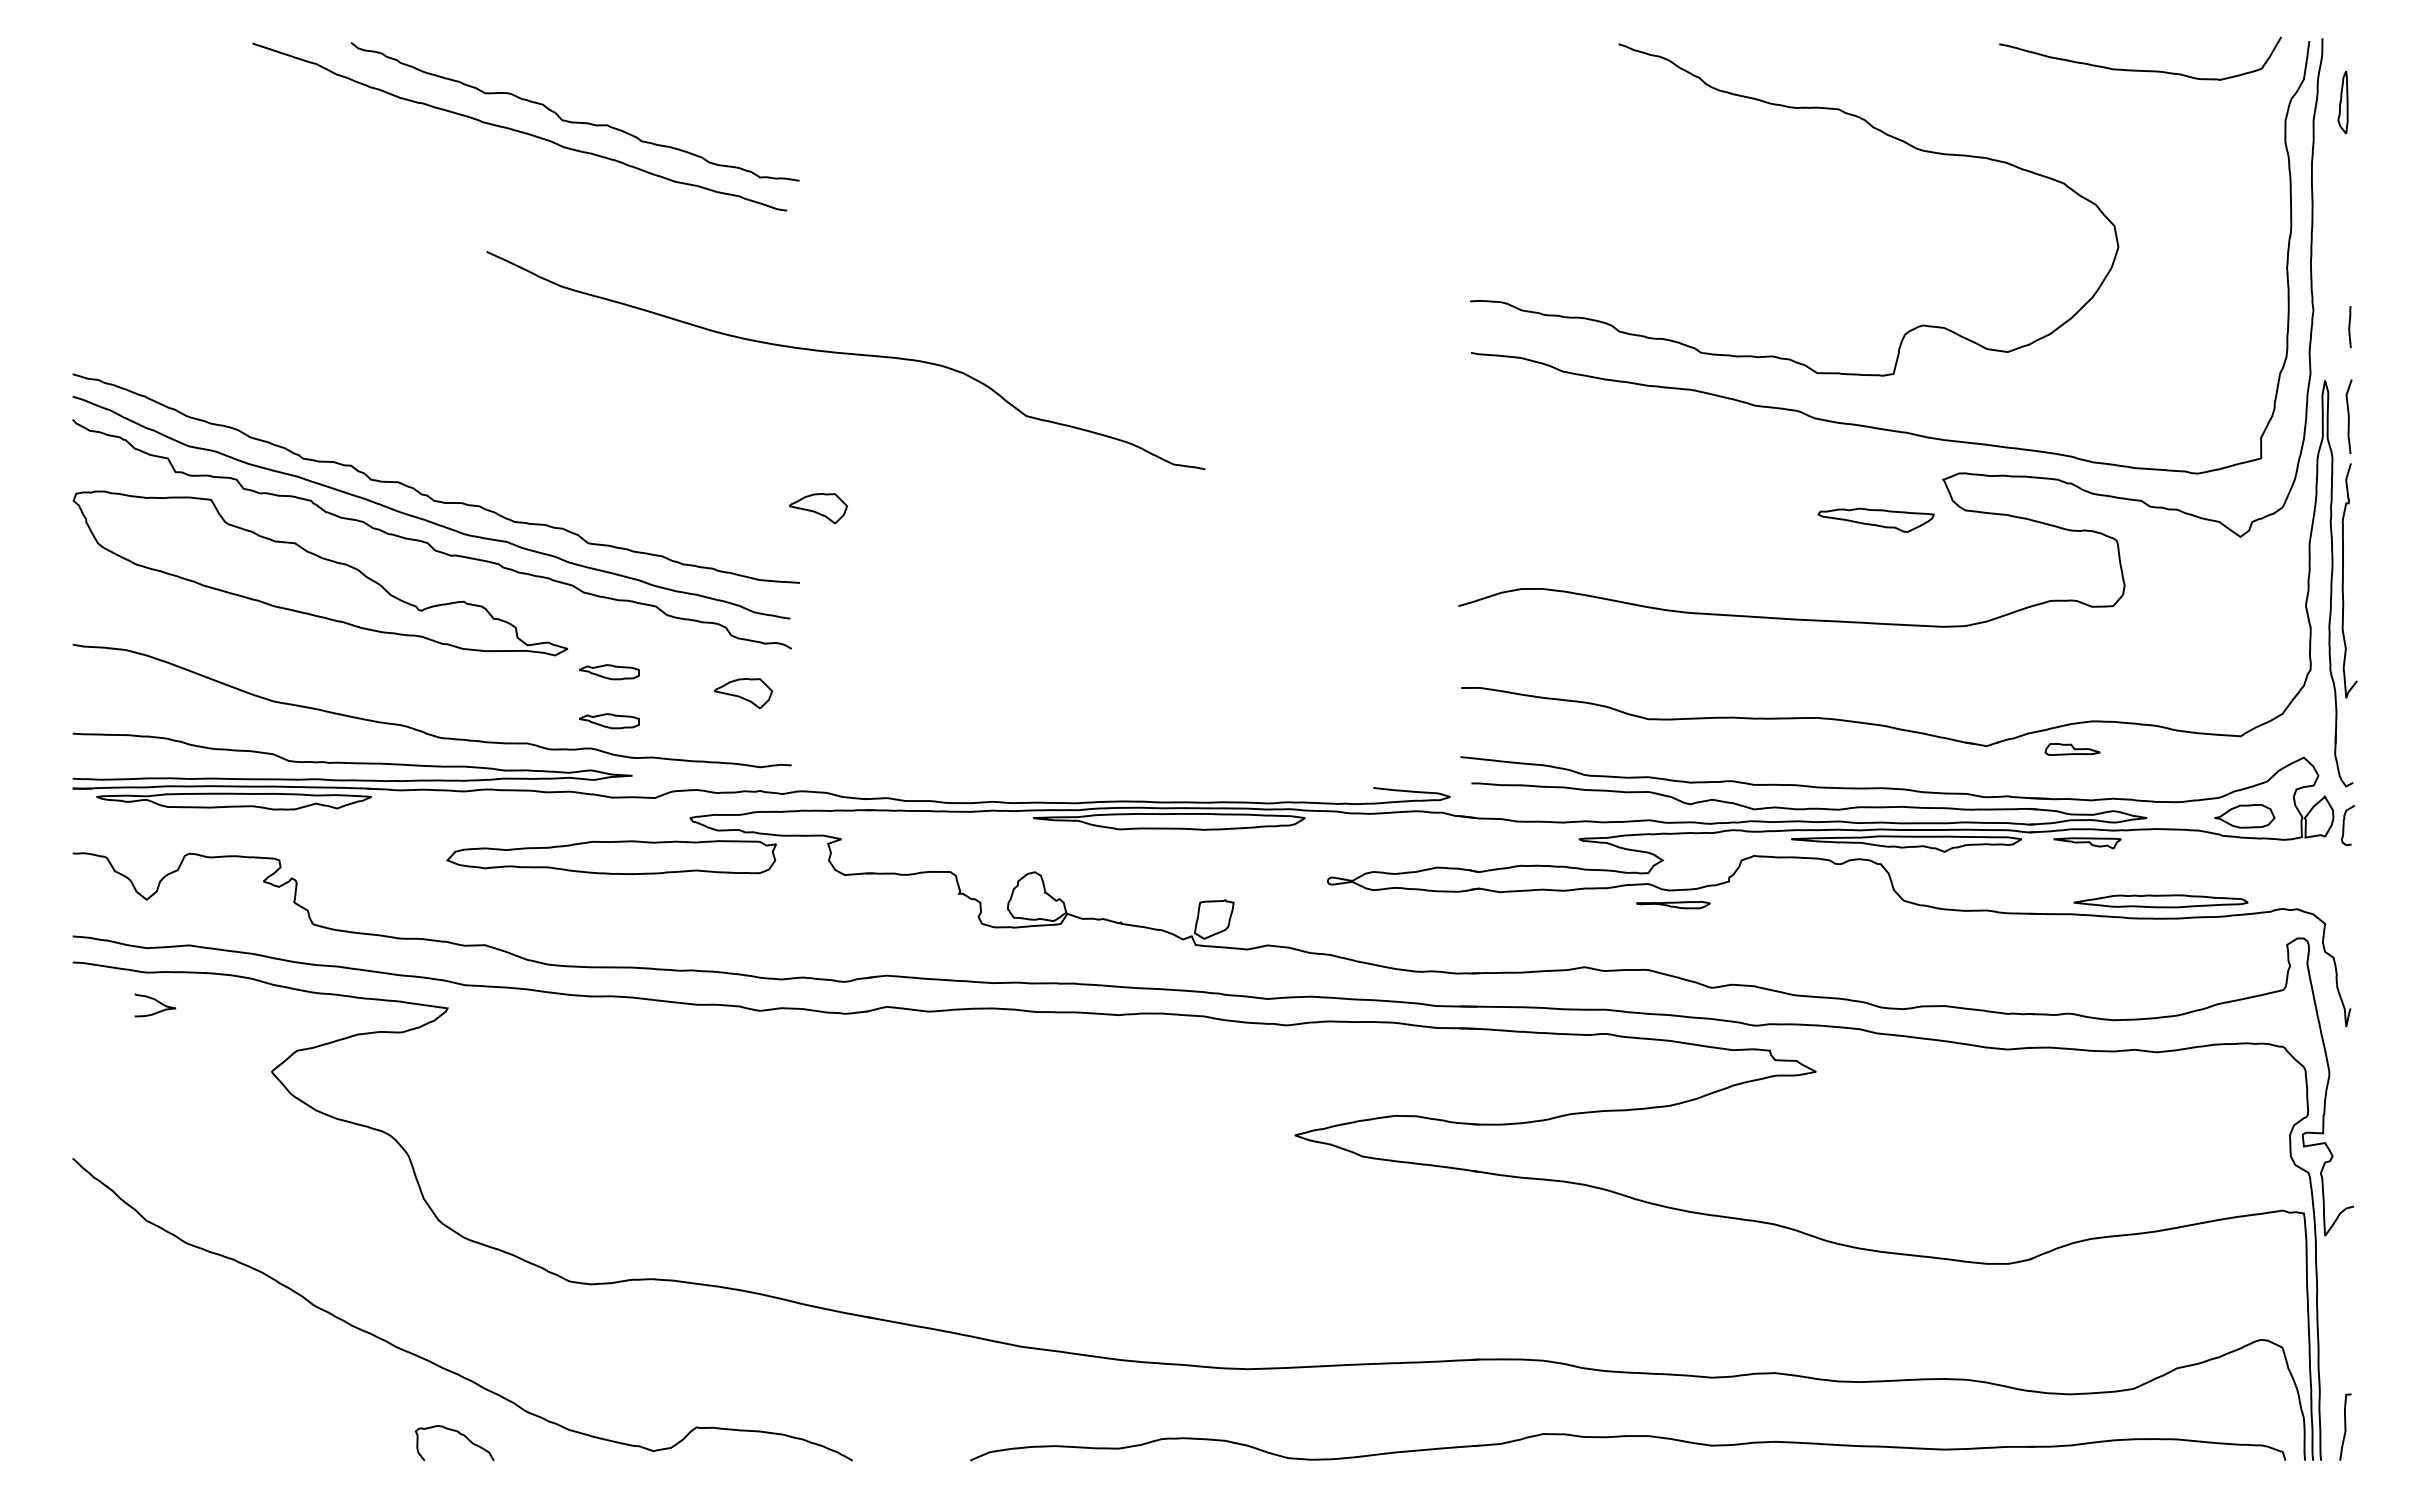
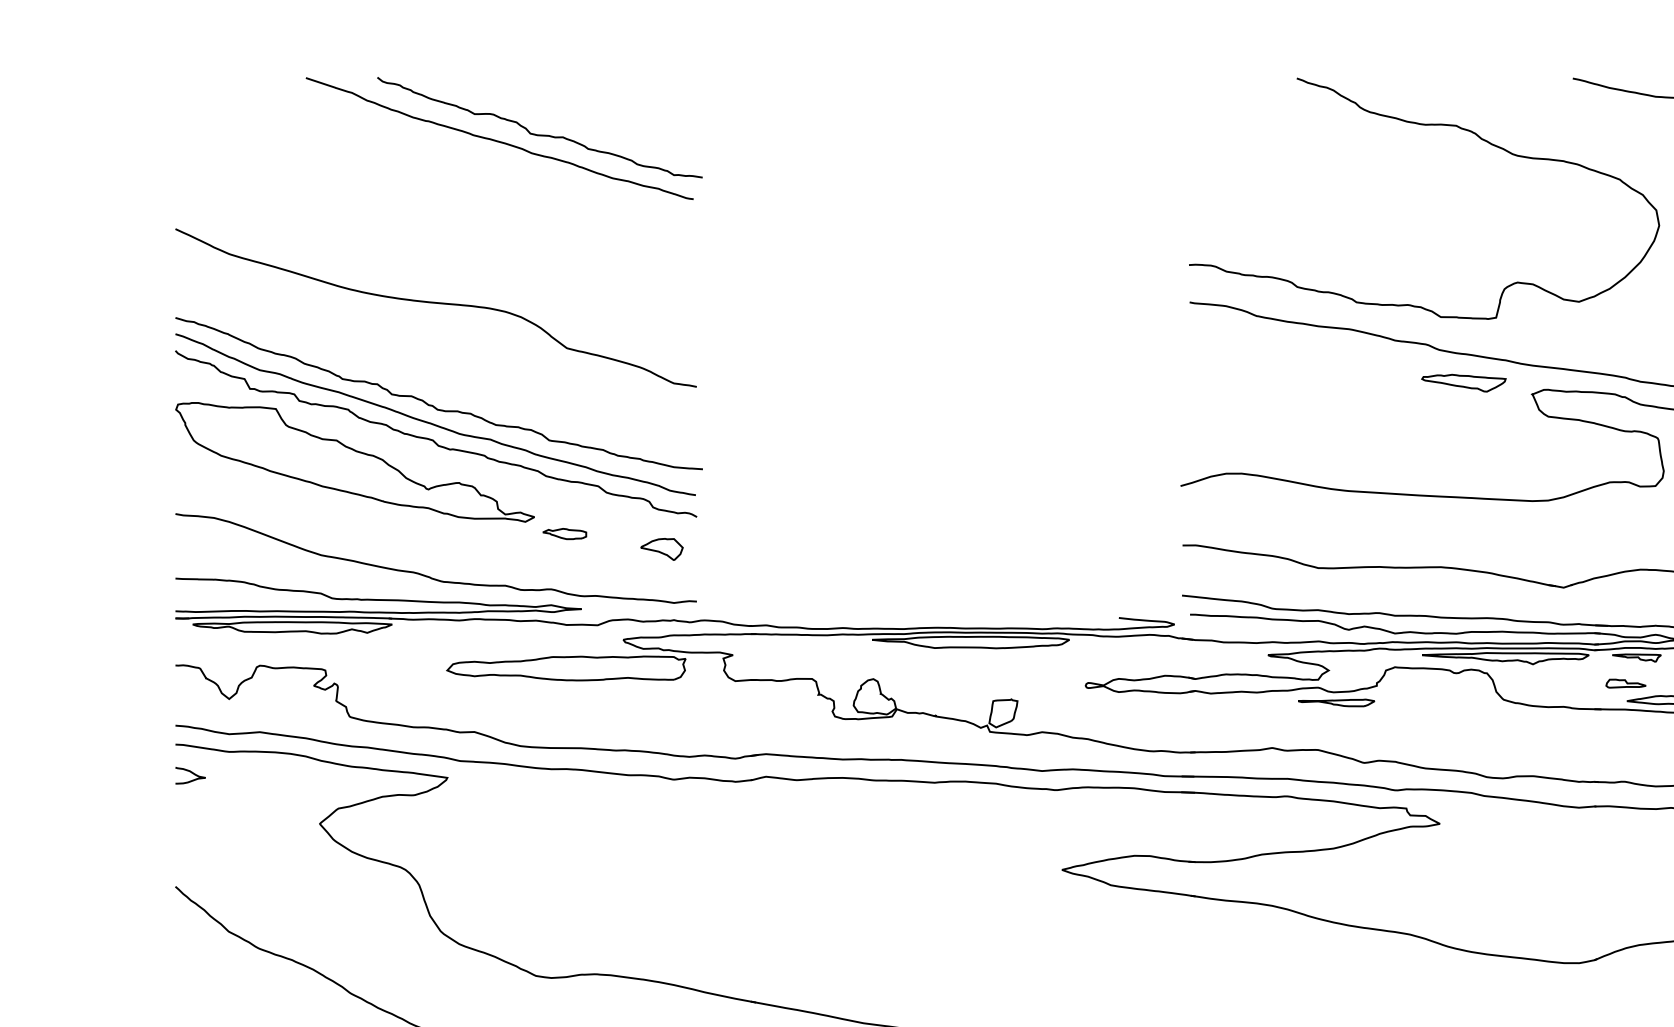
curve: (845, 354) -> (435, 303), moved
part: (818, 508) -> (716, 415), removed
part: (1875, 519) -> (1463, 382), moved
part: (609, 721) -> (564, 569), removed
part: (2072, 749) -> (1625, 683), moved
part: (1673, 904) -> (1336, 702), size x1.43
curve: (157, 1002) -> (192, 773), moved

